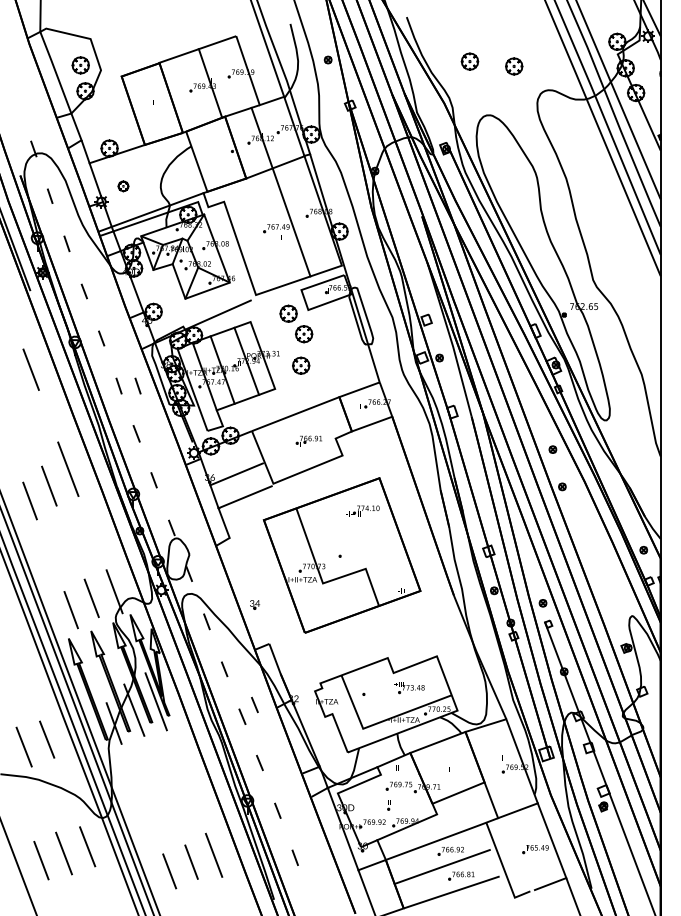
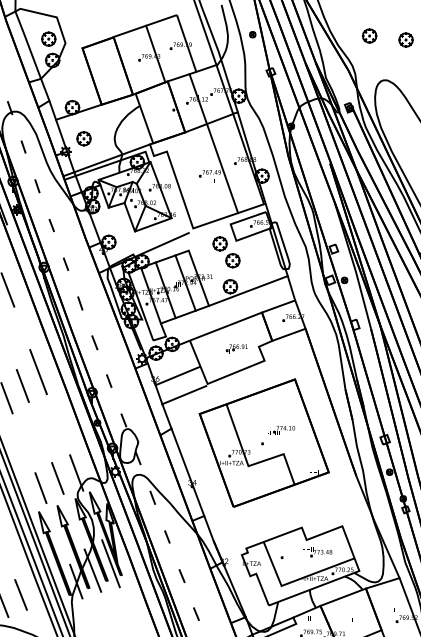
part: (123, 186) -> (84, 138), size x1.67
line: (322, 370) -> (248, 290), added
line: (137, 385) -> (95, 303), removed
part: (362, 510) -> (281, 429), moved
line: (249, 590) -> (187, 471), added
line: (254, 704) -> (191, 565), removed

